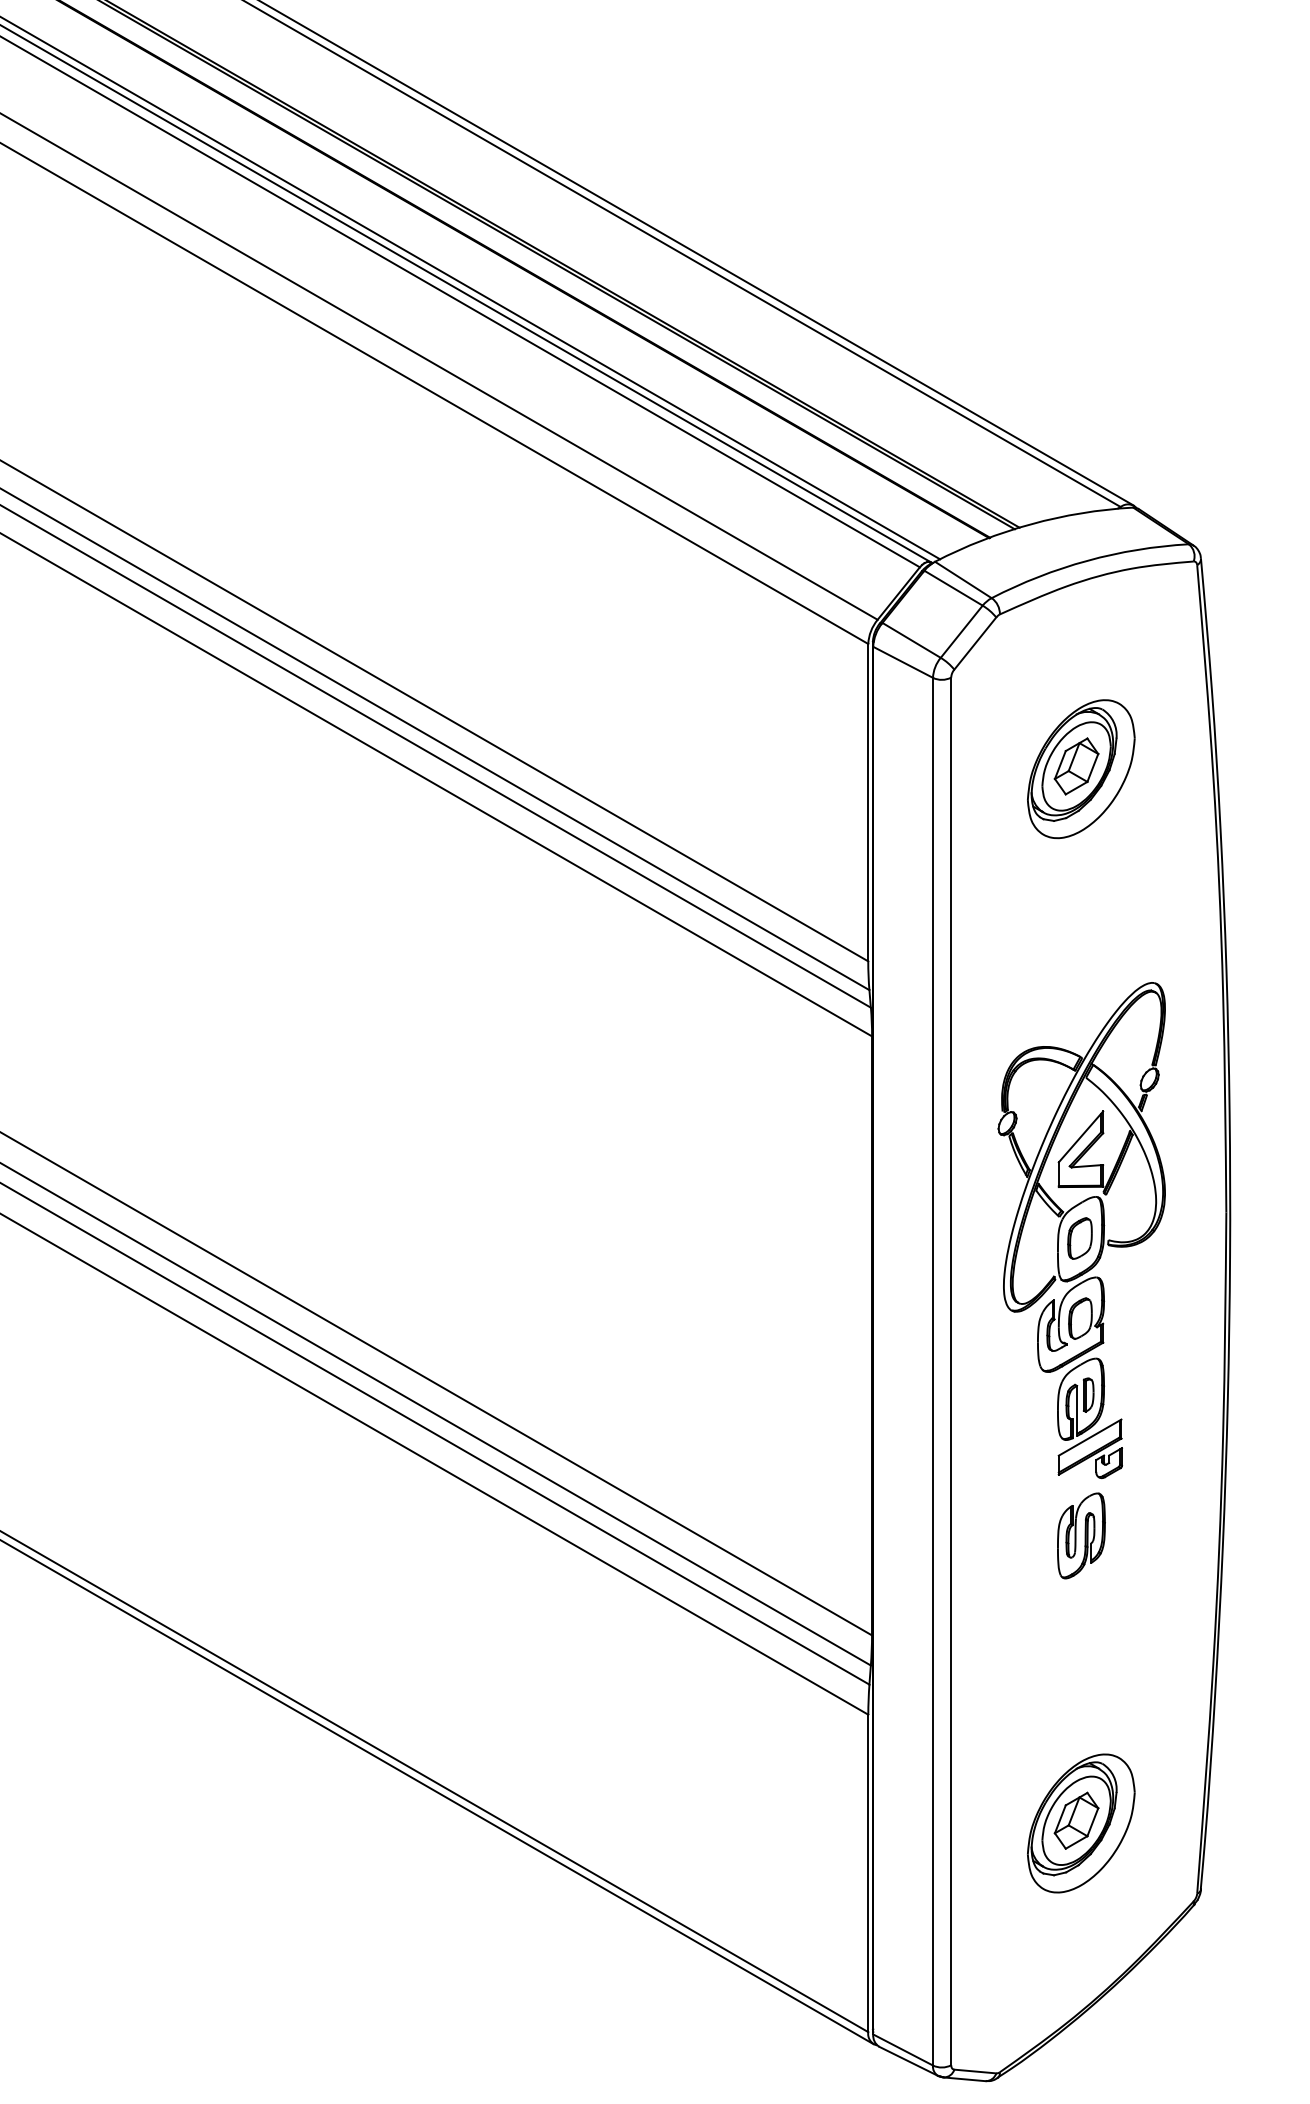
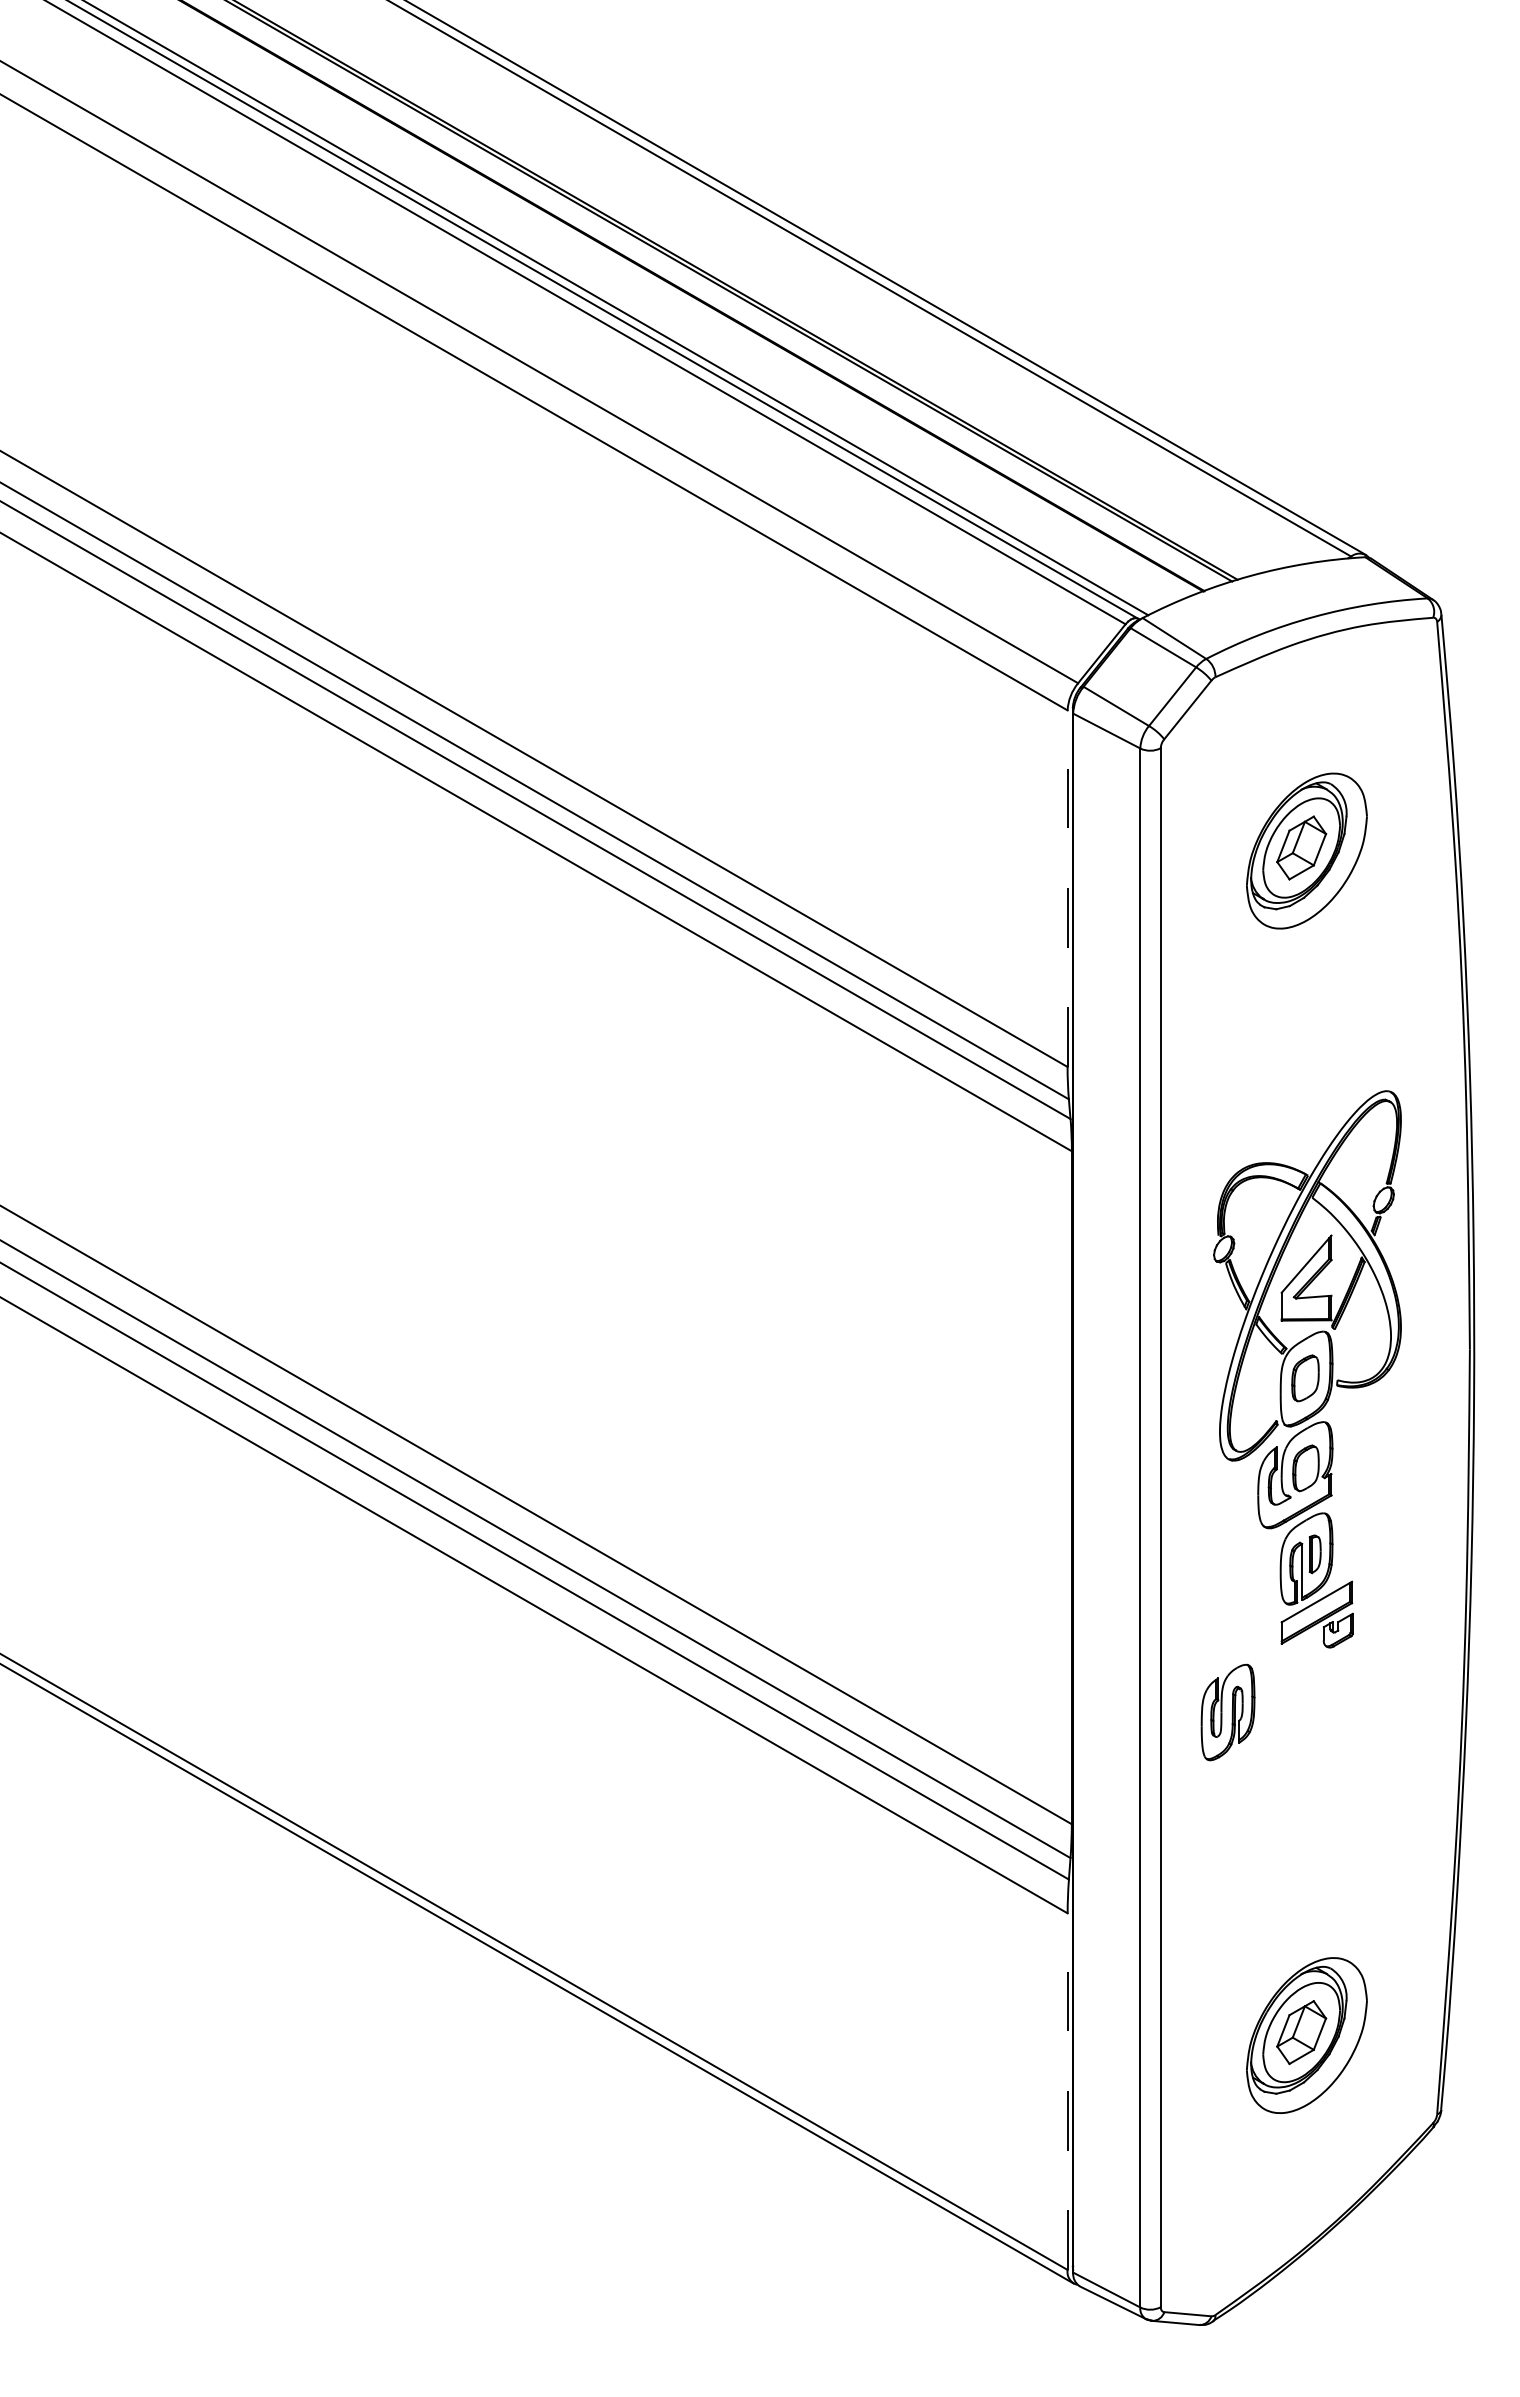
line: (868, 802) -> (1067, 888), solid -> dashed
part: (1080, 1535) -> (1227, 1712), moved
line: (868, 1873) -> (1067, 2091), solid -> dashed

